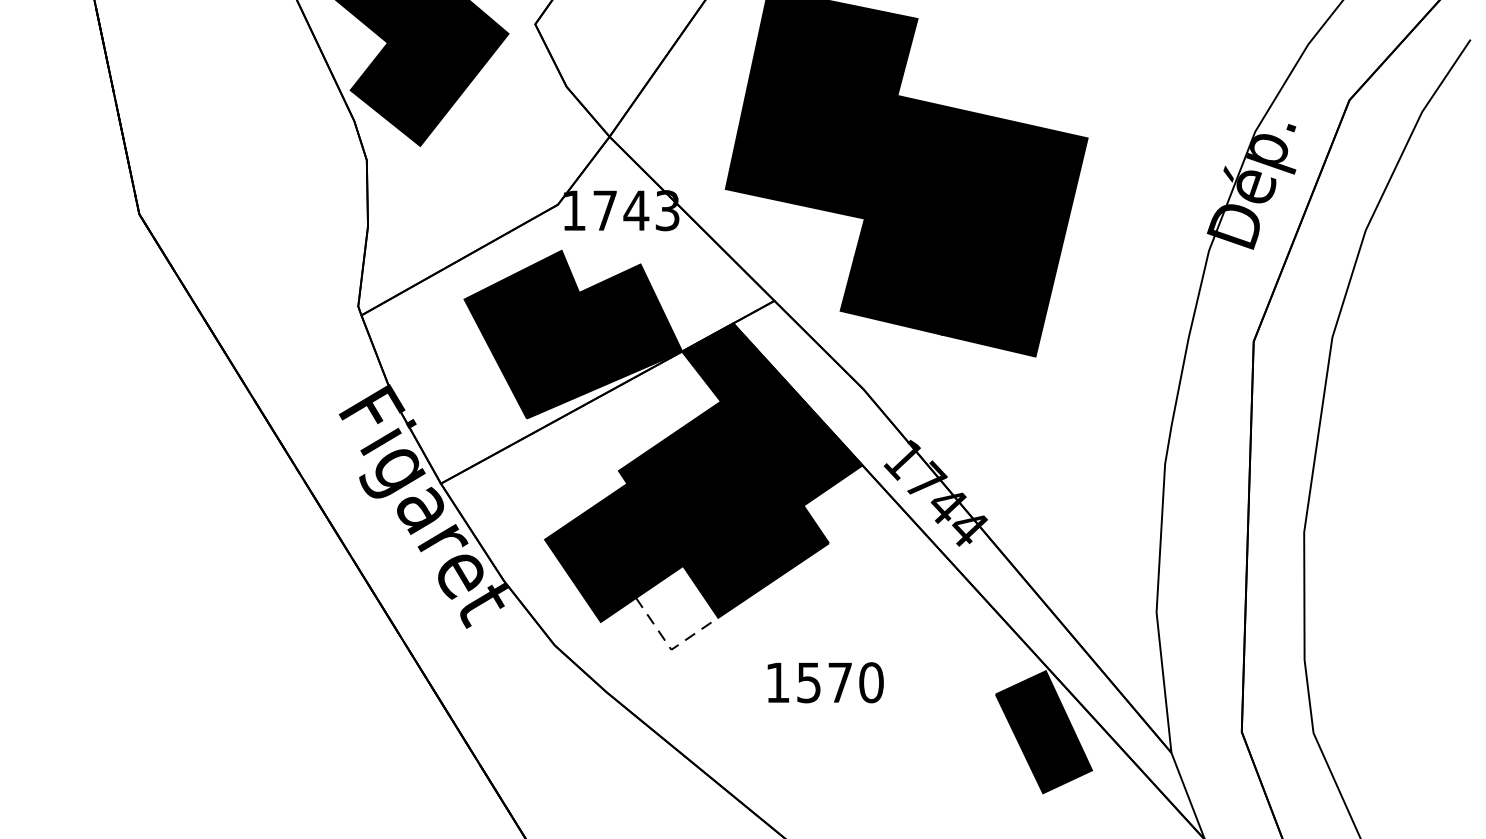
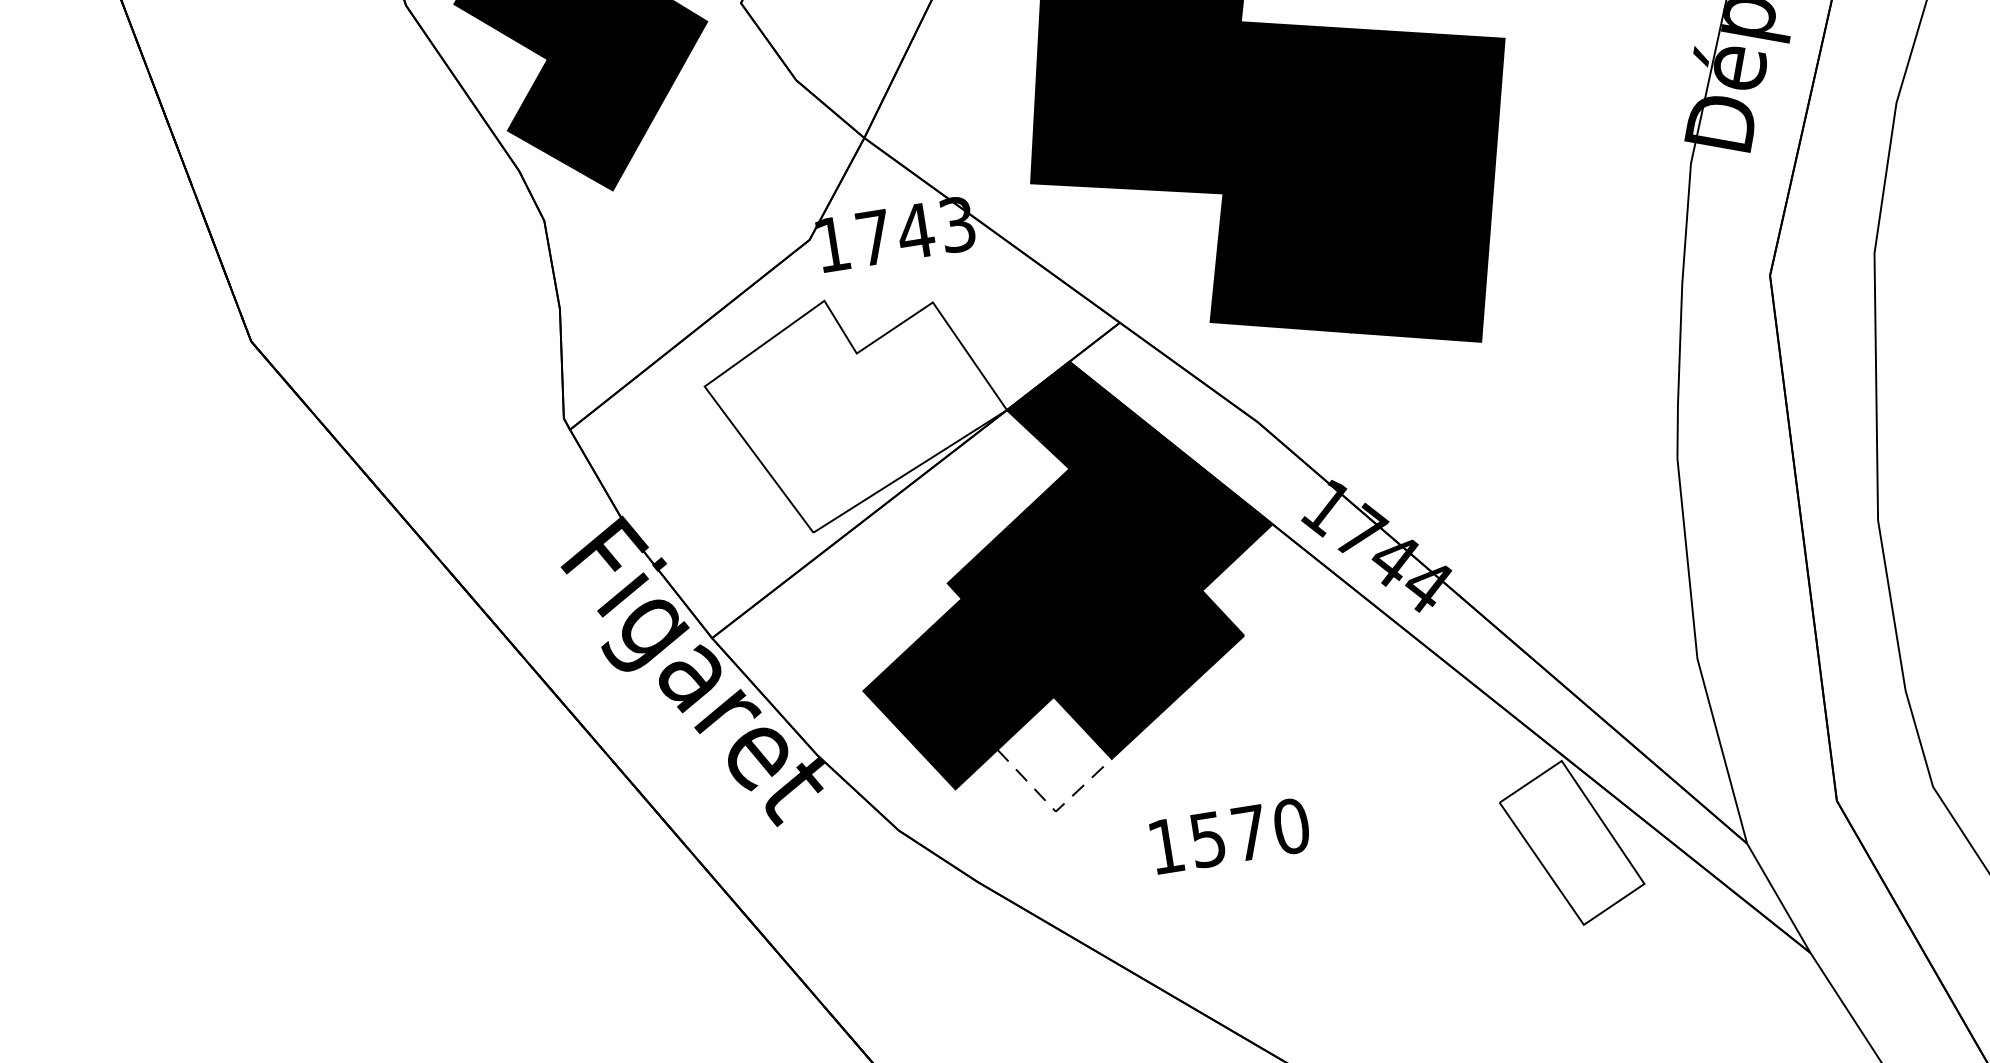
fill: (573, 334) -> (857, 410), removed
text: (825, 682) -> (1229, 835), moved
fill: (1043, 732) -> (1571, 843), removed

